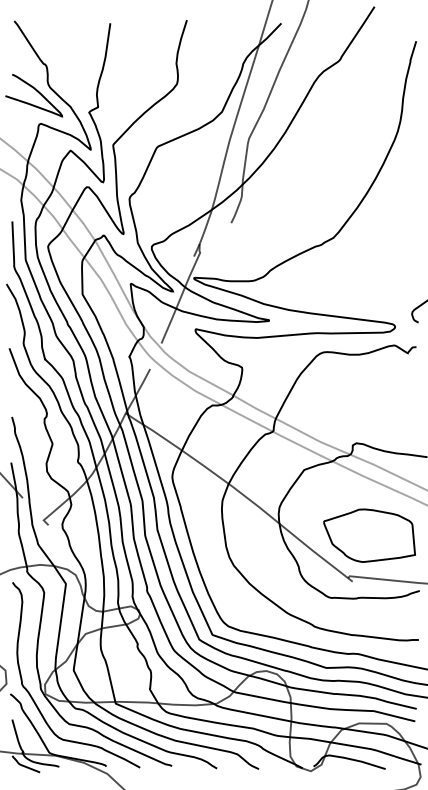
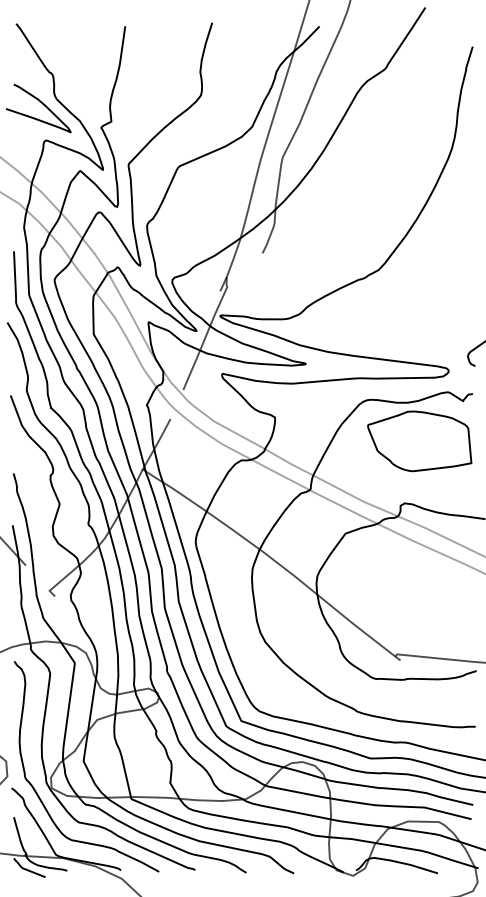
part: (369, 535) -> (419, 441), moved

